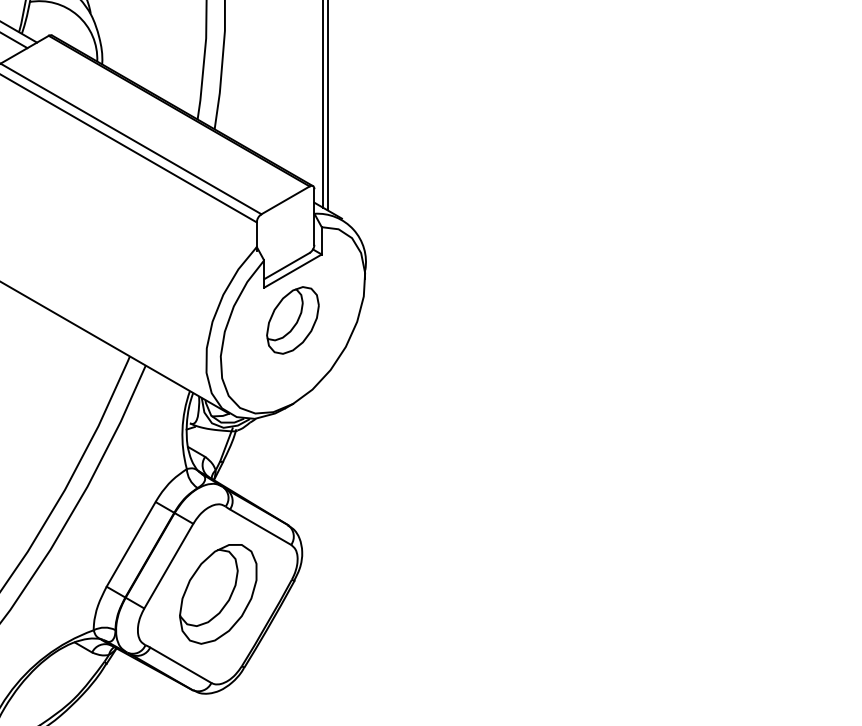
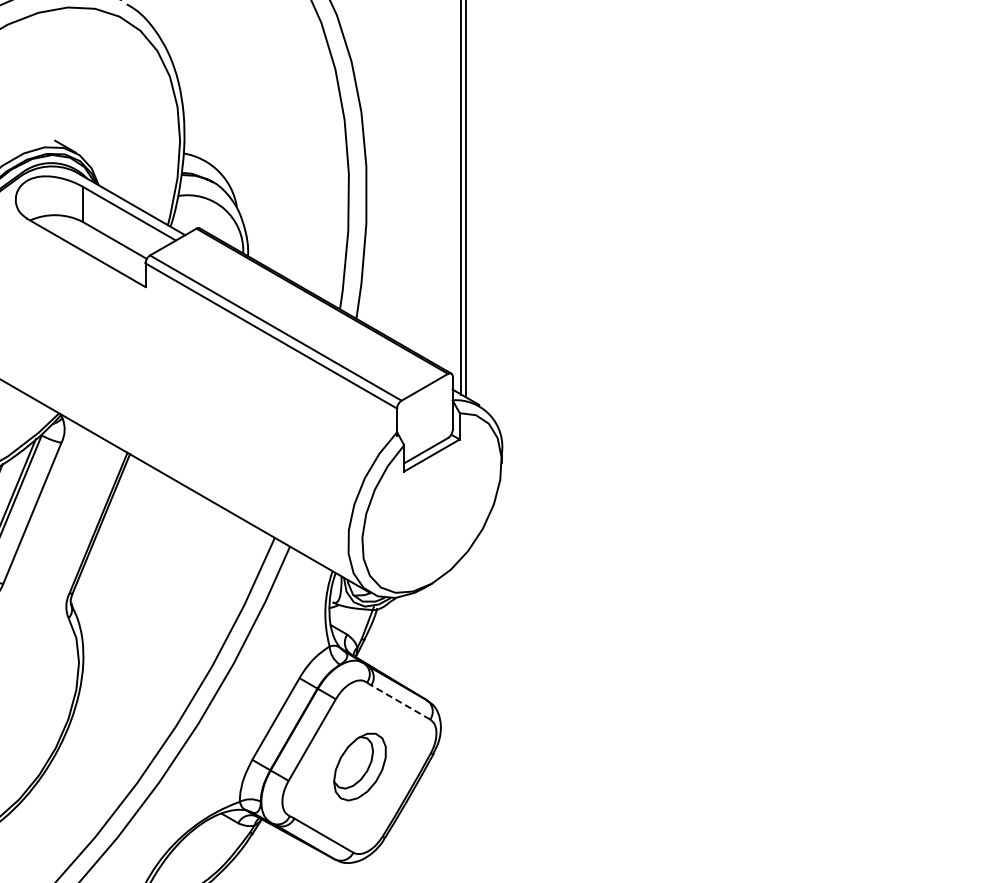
part: (292, 320) -> (431, 503), removed
line: (260, 527) -> (400, 702), solid -> dashed
part: (217, 593) -> (359, 766), size x0.7

